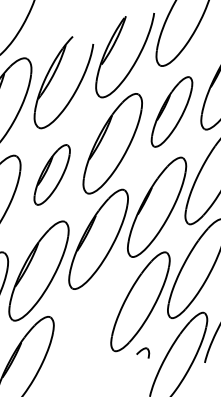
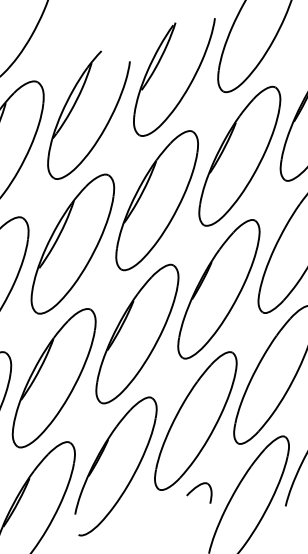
part: (171, 111) -> (239, 155), size x1.43
part: (51, 174) -> (71, 243), size x1.67
part: (72, 328) -> (100, 458), added
part: (142, 352) -> (198, 491), size x1.43

